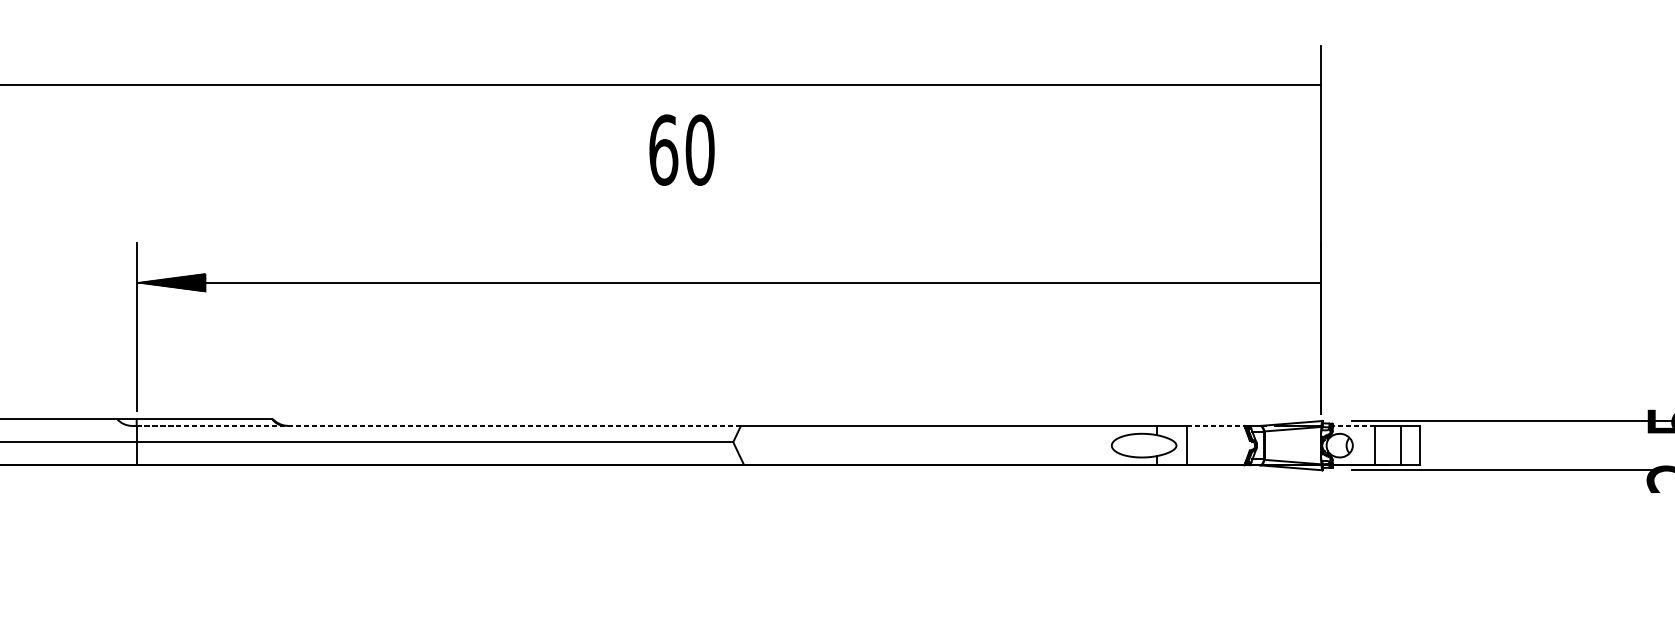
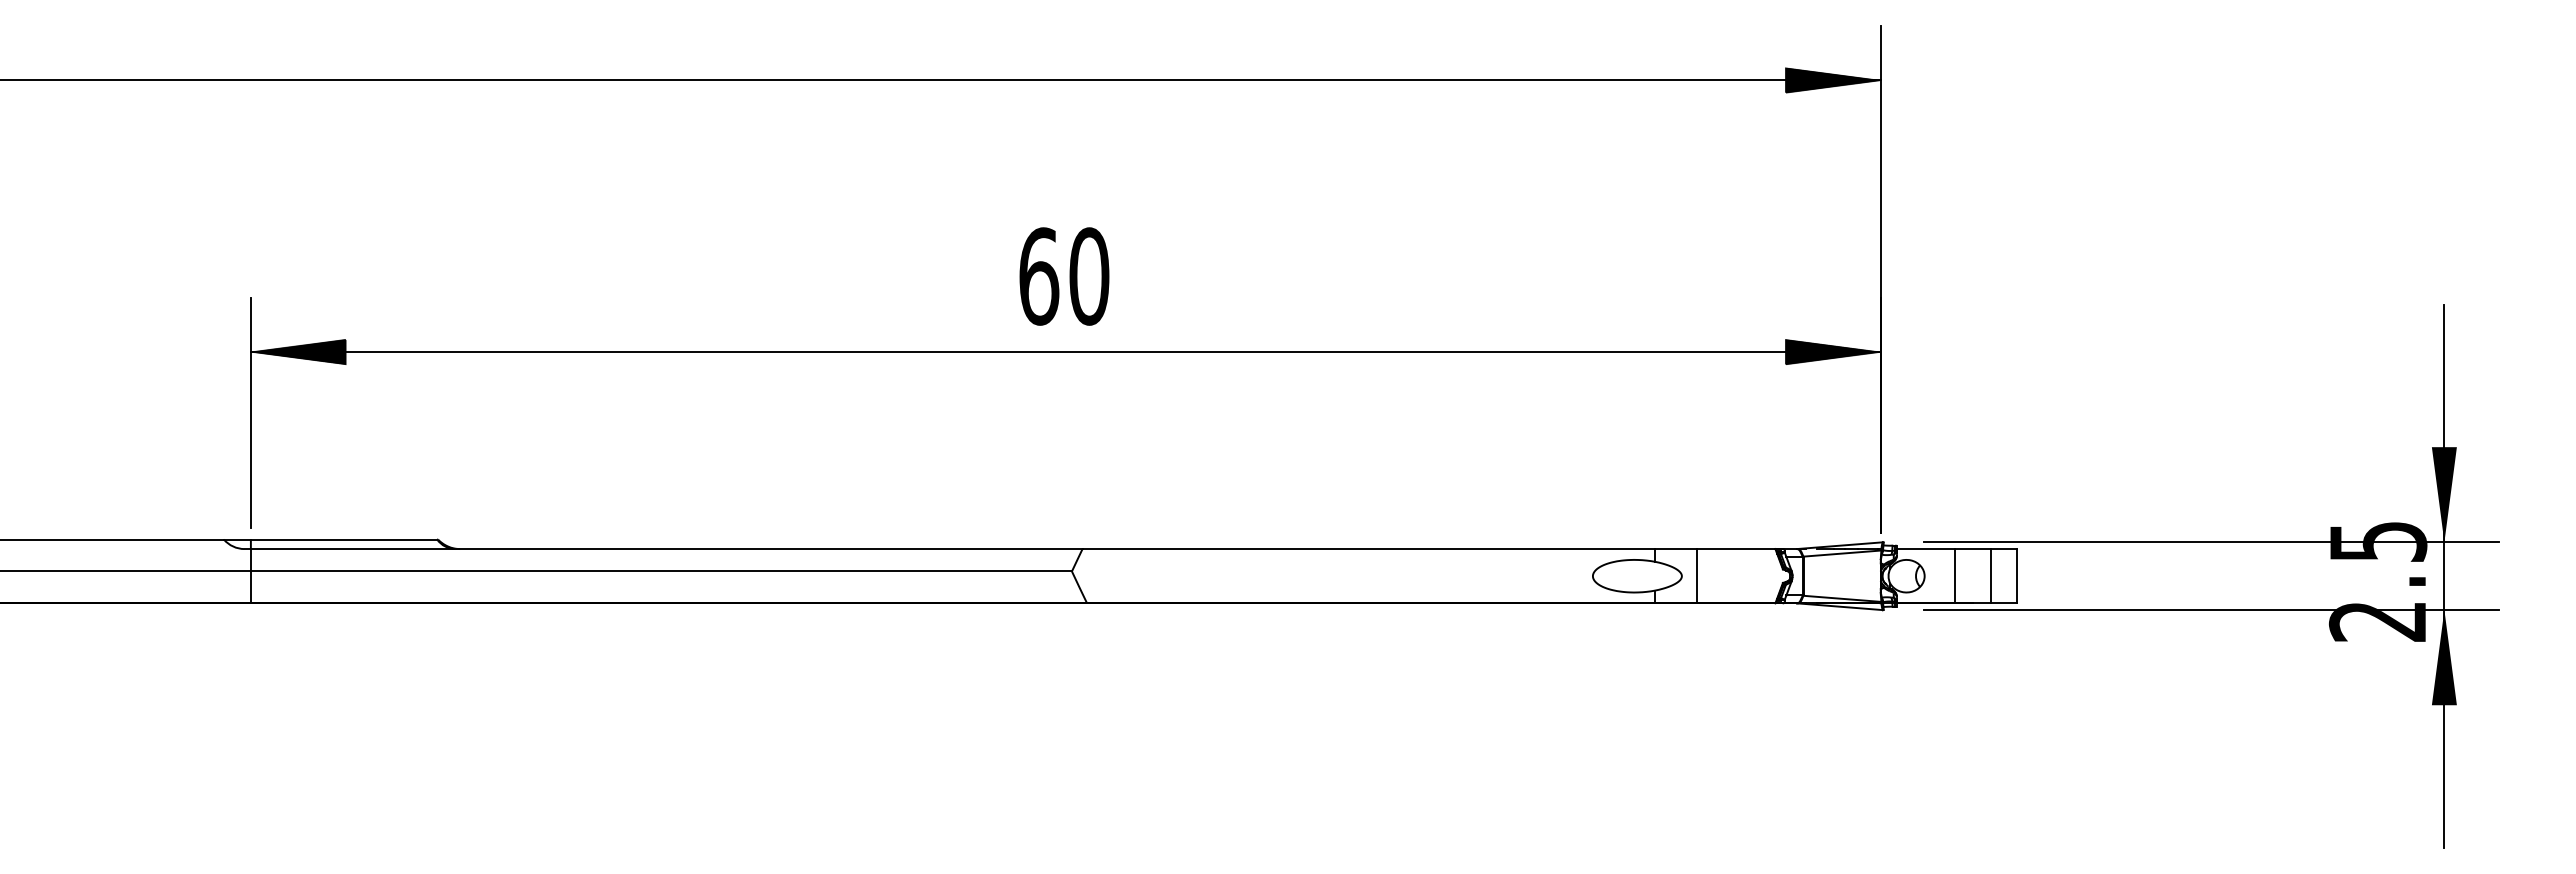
hatch: (1285, 84) -> (1832, 79), added
text: (682, 150) -> (1064, 276), moved
hatch: (1285, 282) -> (1832, 351), added
line: (438, 426) -> (666, 549), dashed -> solid
line: (1216, 426) -> (1736, 549), dashed -> solid
line: (1354, 426) -> (1926, 549), dashed -> solid

